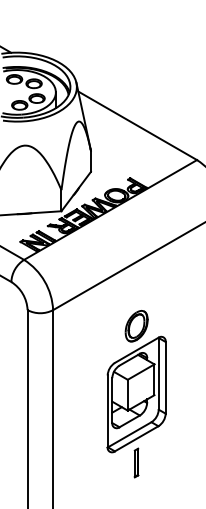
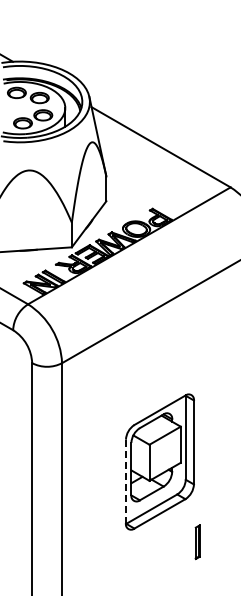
part: (136, 325) -> (159, 381), removed
line: (107, 411) -> (125, 481), solid -> dashed
part: (136, 463) -> (197, 542), moved

